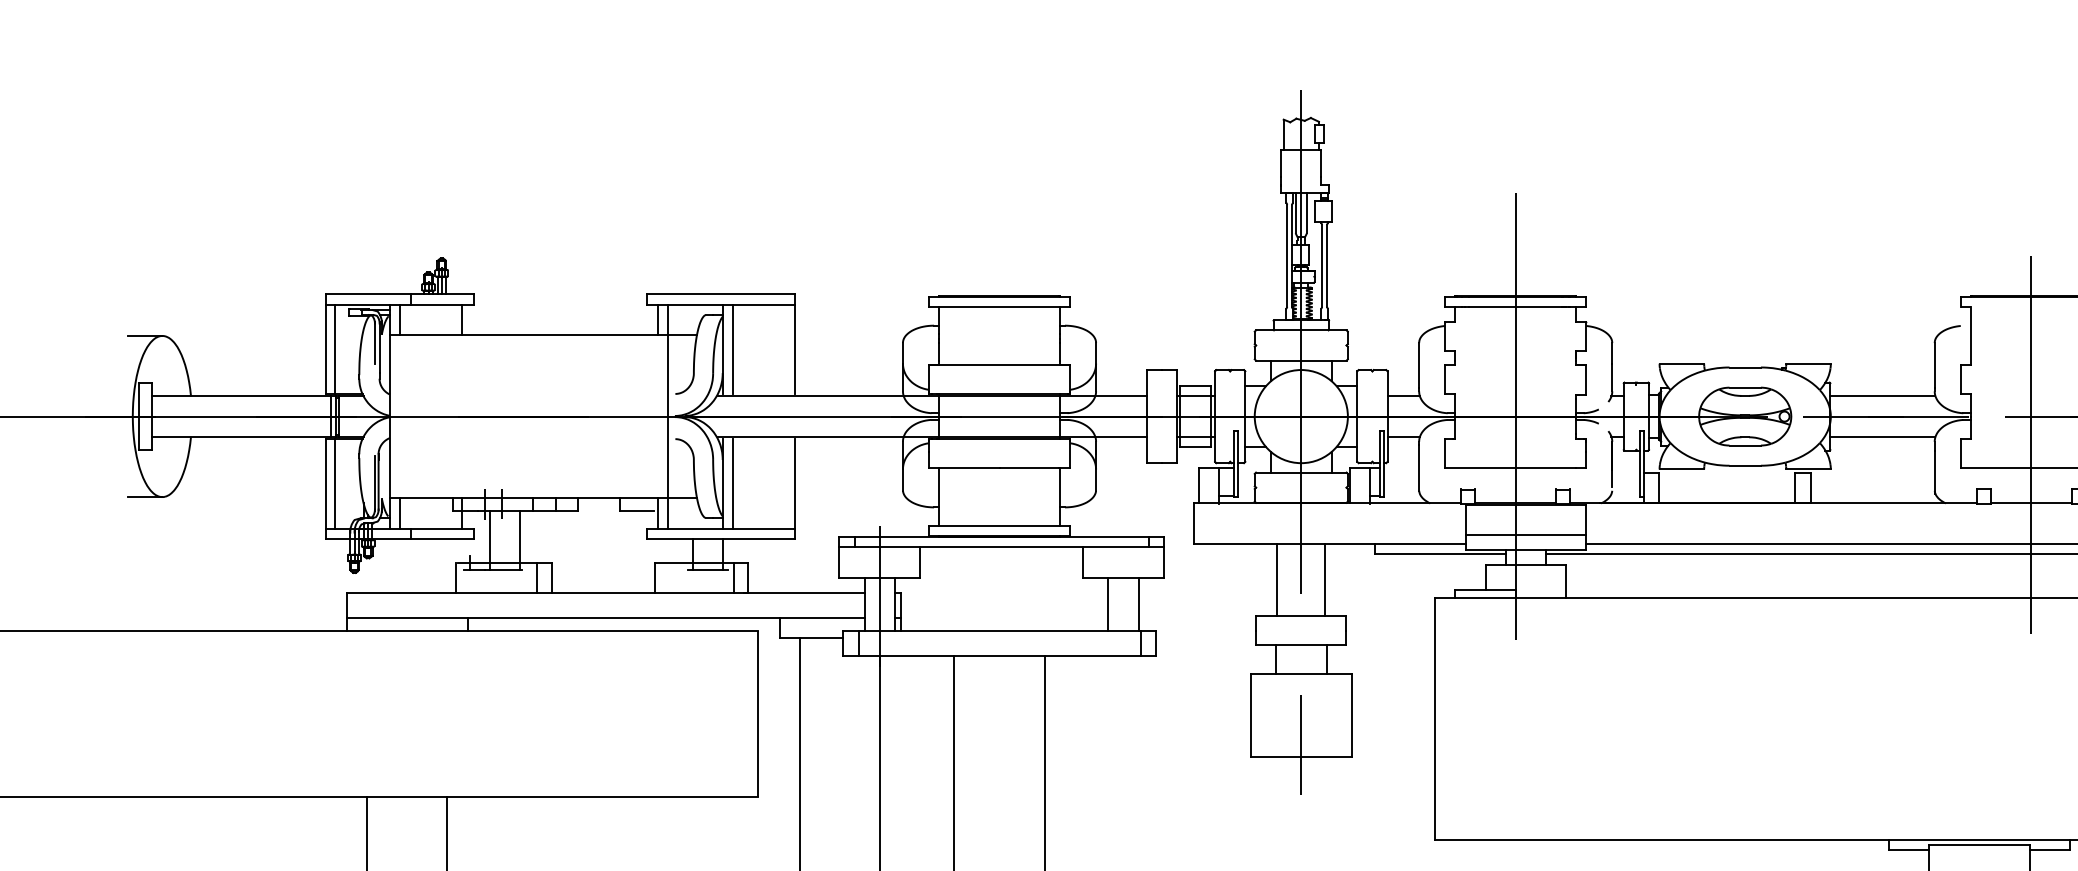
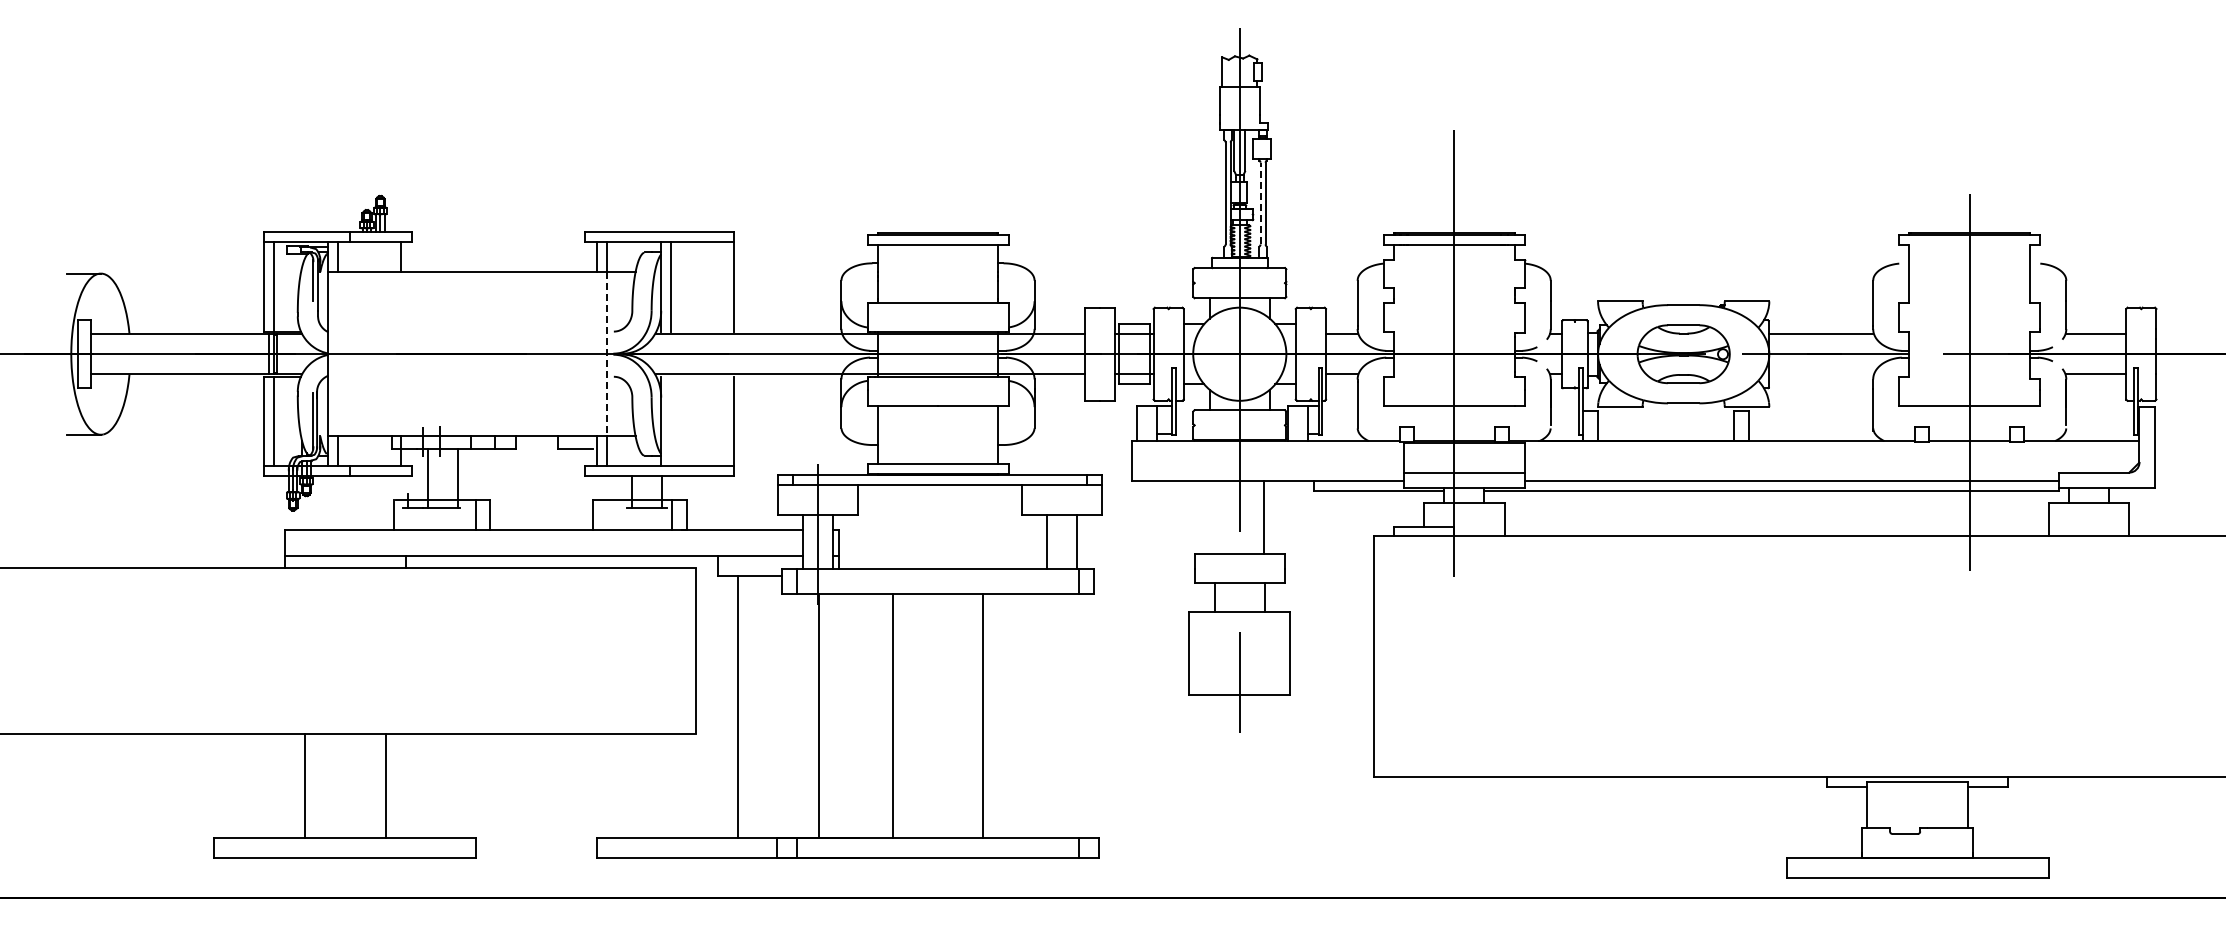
line: (1322, 265) -> (1260, 203), solid -> dashed
line: (668, 416) -> (606, 354), solid -> dashed
line: (1882, 436) -> (1820, 374), removed
line: (733, 483) -> (671, 421), removed
line: (1277, 579) -> (1215, 517), removed

